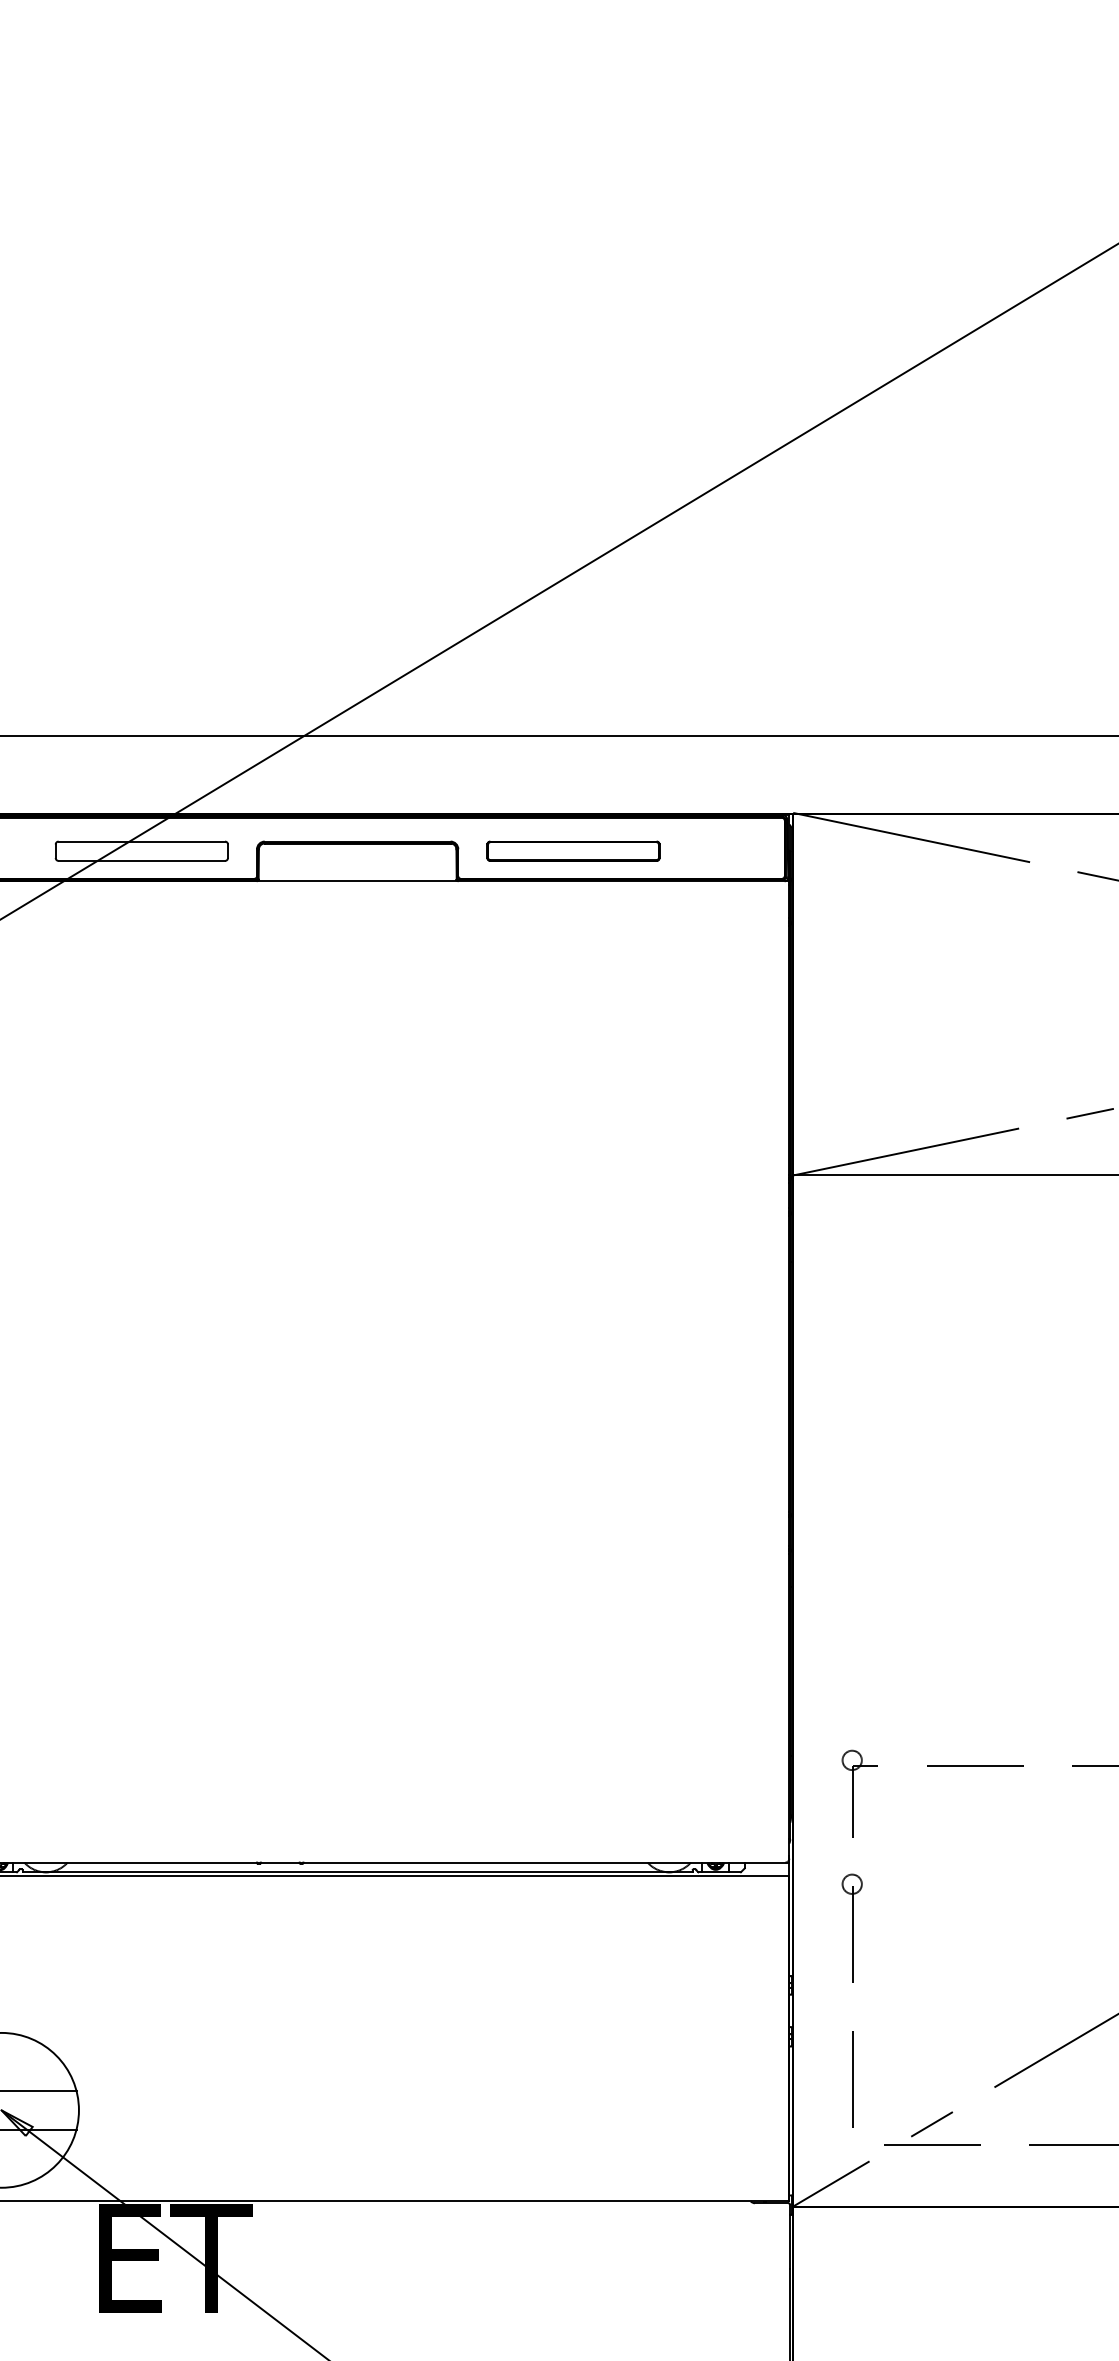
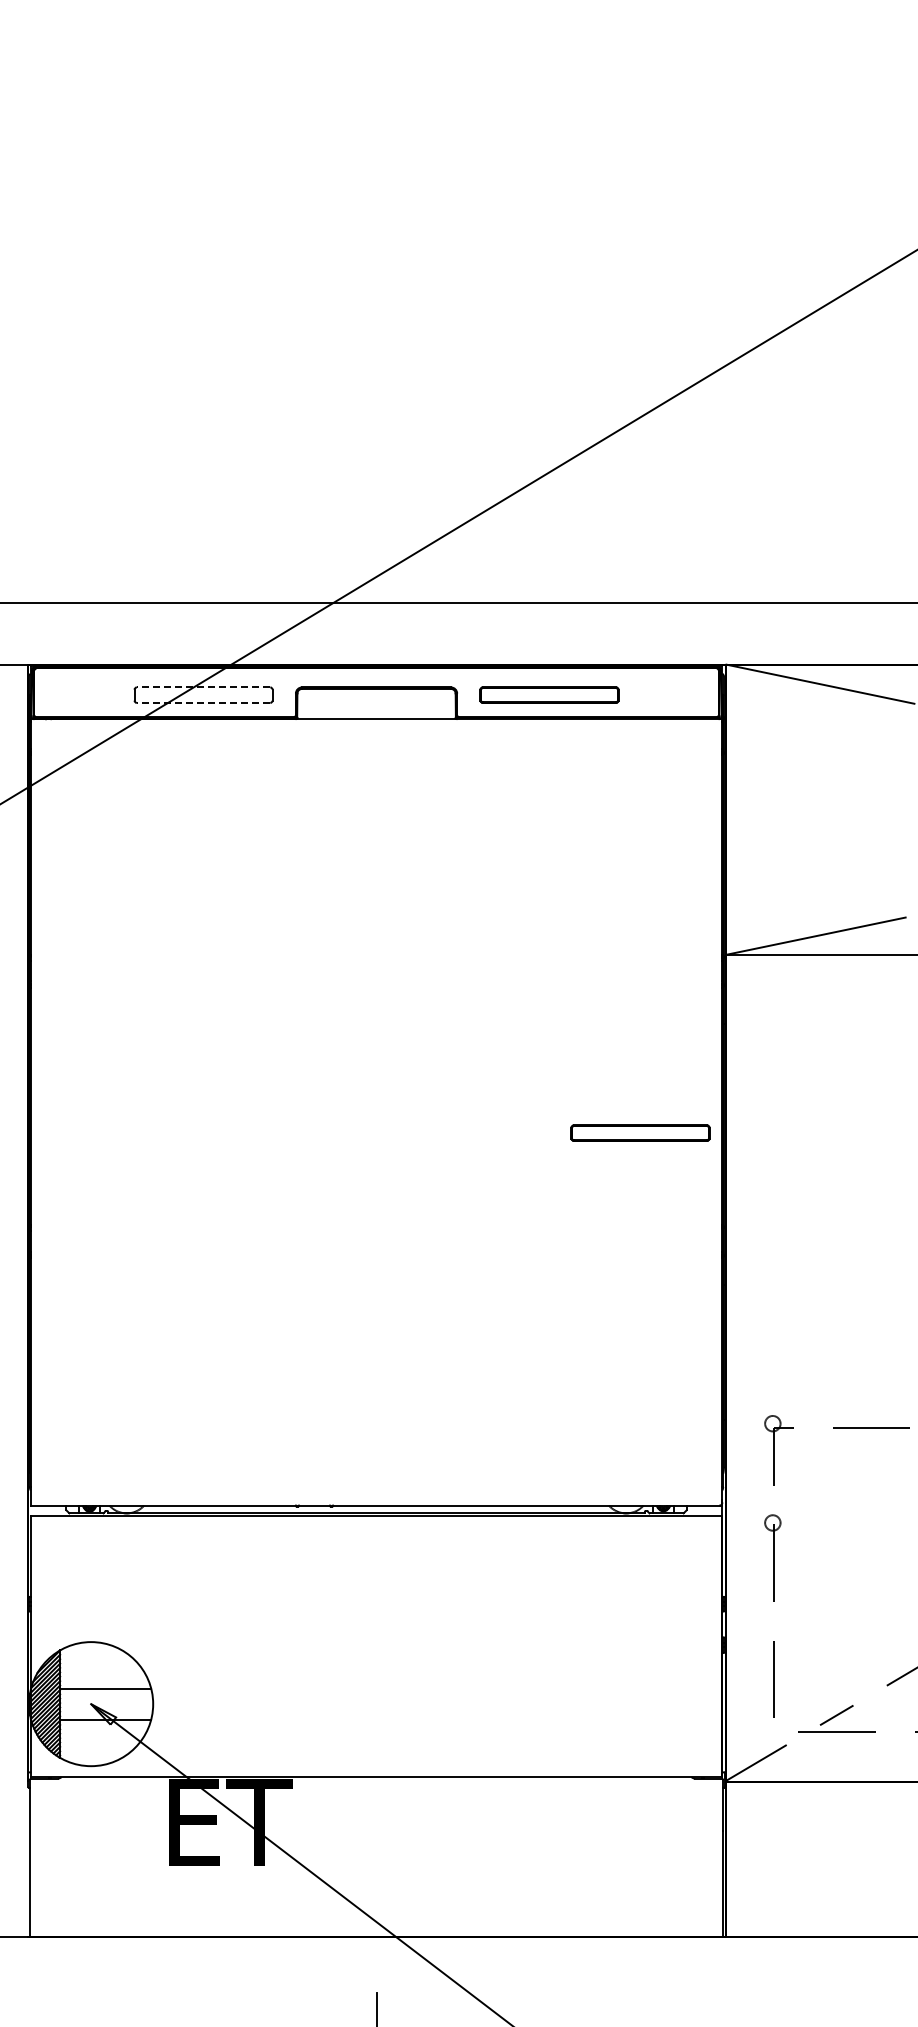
line: (141, 841) -> (203, 687), solid -> dashed
line: (141, 860) -> (203, 702), solid -> dashed
part: (687, 1396) -> (640, 1132), added

